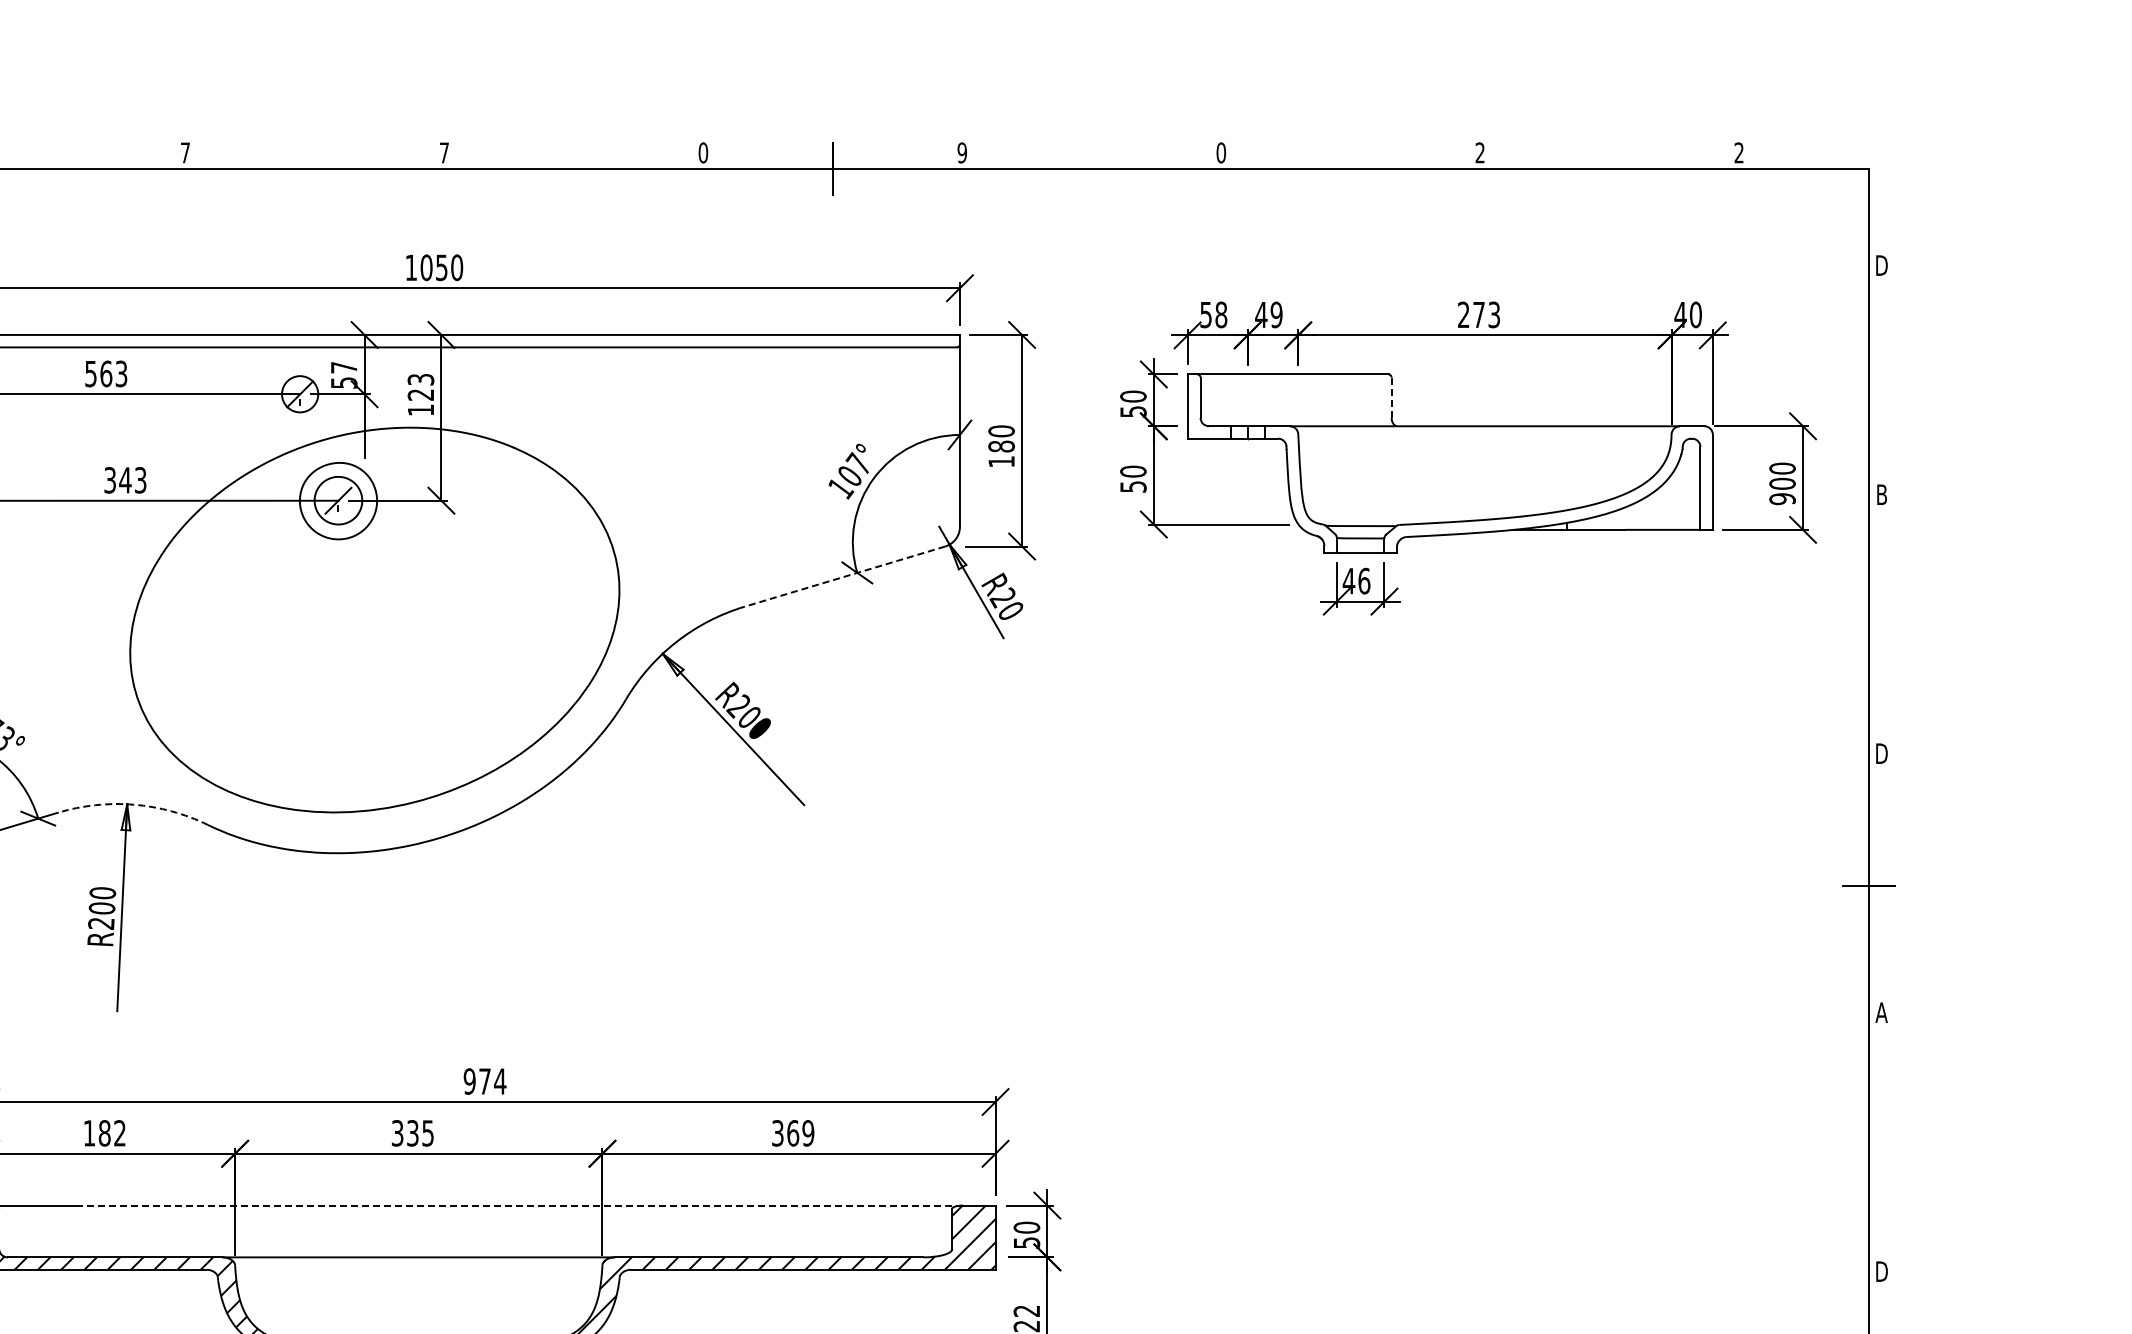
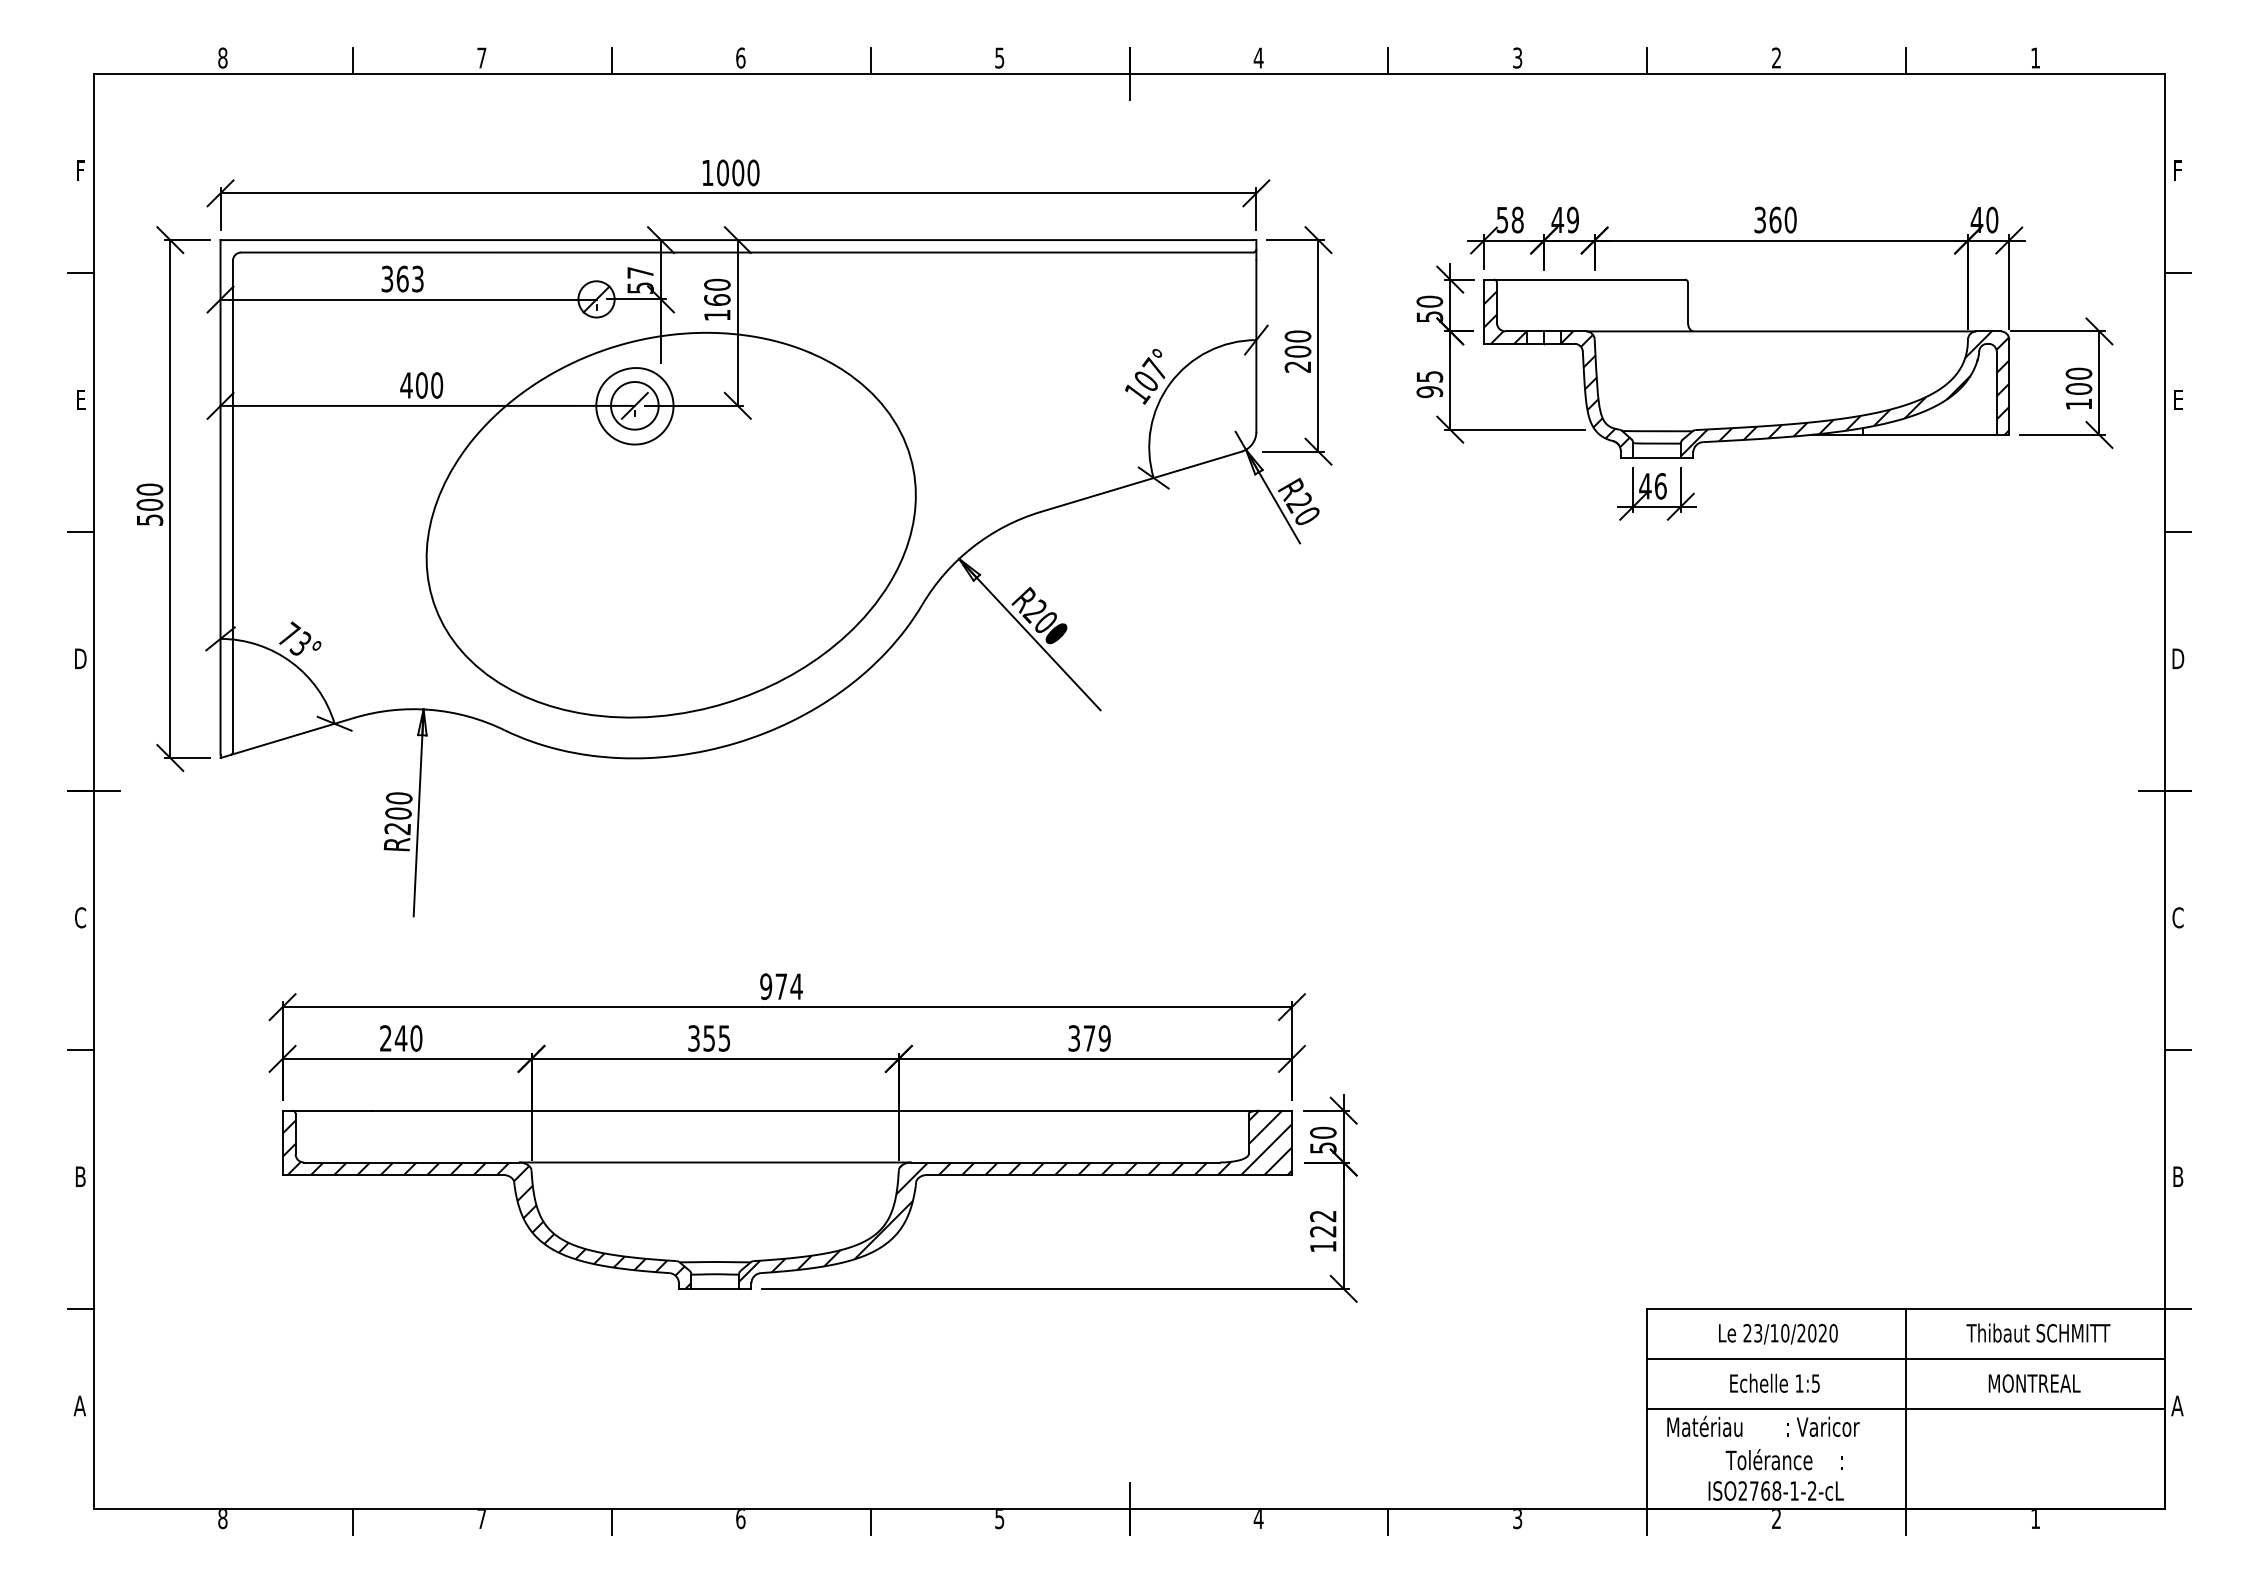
text: (444, 152) -> (740, 57), 7 -> 6
text: (703, 152) -> (999, 57), 0 -> 5
text: (962, 152) -> (1258, 57), 9 -> 4
text: (1221, 152) -> (1517, 57), 0 -> 3
text: (1739, 152) -> (2035, 57), 2 -> 1
line: (56, 156) -> (352, 61), added
line: (315, 156) -> (611, 61), added
line: (574, 156) -> (870, 61), added
line: (1092, 156) -> (1388, 61), added
line: (1351, 156) -> (1647, 61), added
line: (1610, 156) -> (1906, 61), added
text: (1882, 265) -> (2178, 170), D -> F
text: (442, 267) -> (738, 172), 1050 -> 1000
text: (1479, 314) -> (1775, 219), 273 -> 360
line: (1882, 368) -> (2178, 273), added
text: (91, 373) -> (387, 278), 563 -> 363
text: (421, 386) -> (717, 291), 123 -> 160
line: (1392, 397) -> (1688, 302), dashed -> solid
hatch: (1209, 406) -> (1505, 311), added
text: (1001, 453) -> (1297, 358), 180 -> 200
text: (1133, 479) -> (1429, 384), 50 -> 95
text: (125, 480) -> (421, 385), 343 -> 400
hatch: (1548, 488) -> (1844, 393), added
hatch: (1301, 489) -> (1597, 394), added
text: (1882, 494) -> (2178, 399), B -> E
text: (1782, 499) -> (2078, 404), 900 -> 100
line: (845, 576) -> (1141, 481), dashed -> solid
line: (1882, 627) -> (2178, 532), added
arc: (134, 804) -> (430, 709), dashed -> solid
text: (1881, 1012) -> (2177, 917), A -> C
text: (413, 1132) -> (709, 1037), 335 -> 355
text: (105, 1133) -> (401, 1038), 182 -> 240
text: (793, 1133) -> (1089, 1038), 369 -> 379
line: (1882, 1145) -> (2178, 1050), added
line: (519, 1205) -> (815, 1110), dashed -> solid
text: (1882, 1271) -> (2178, 1176), D -> B

